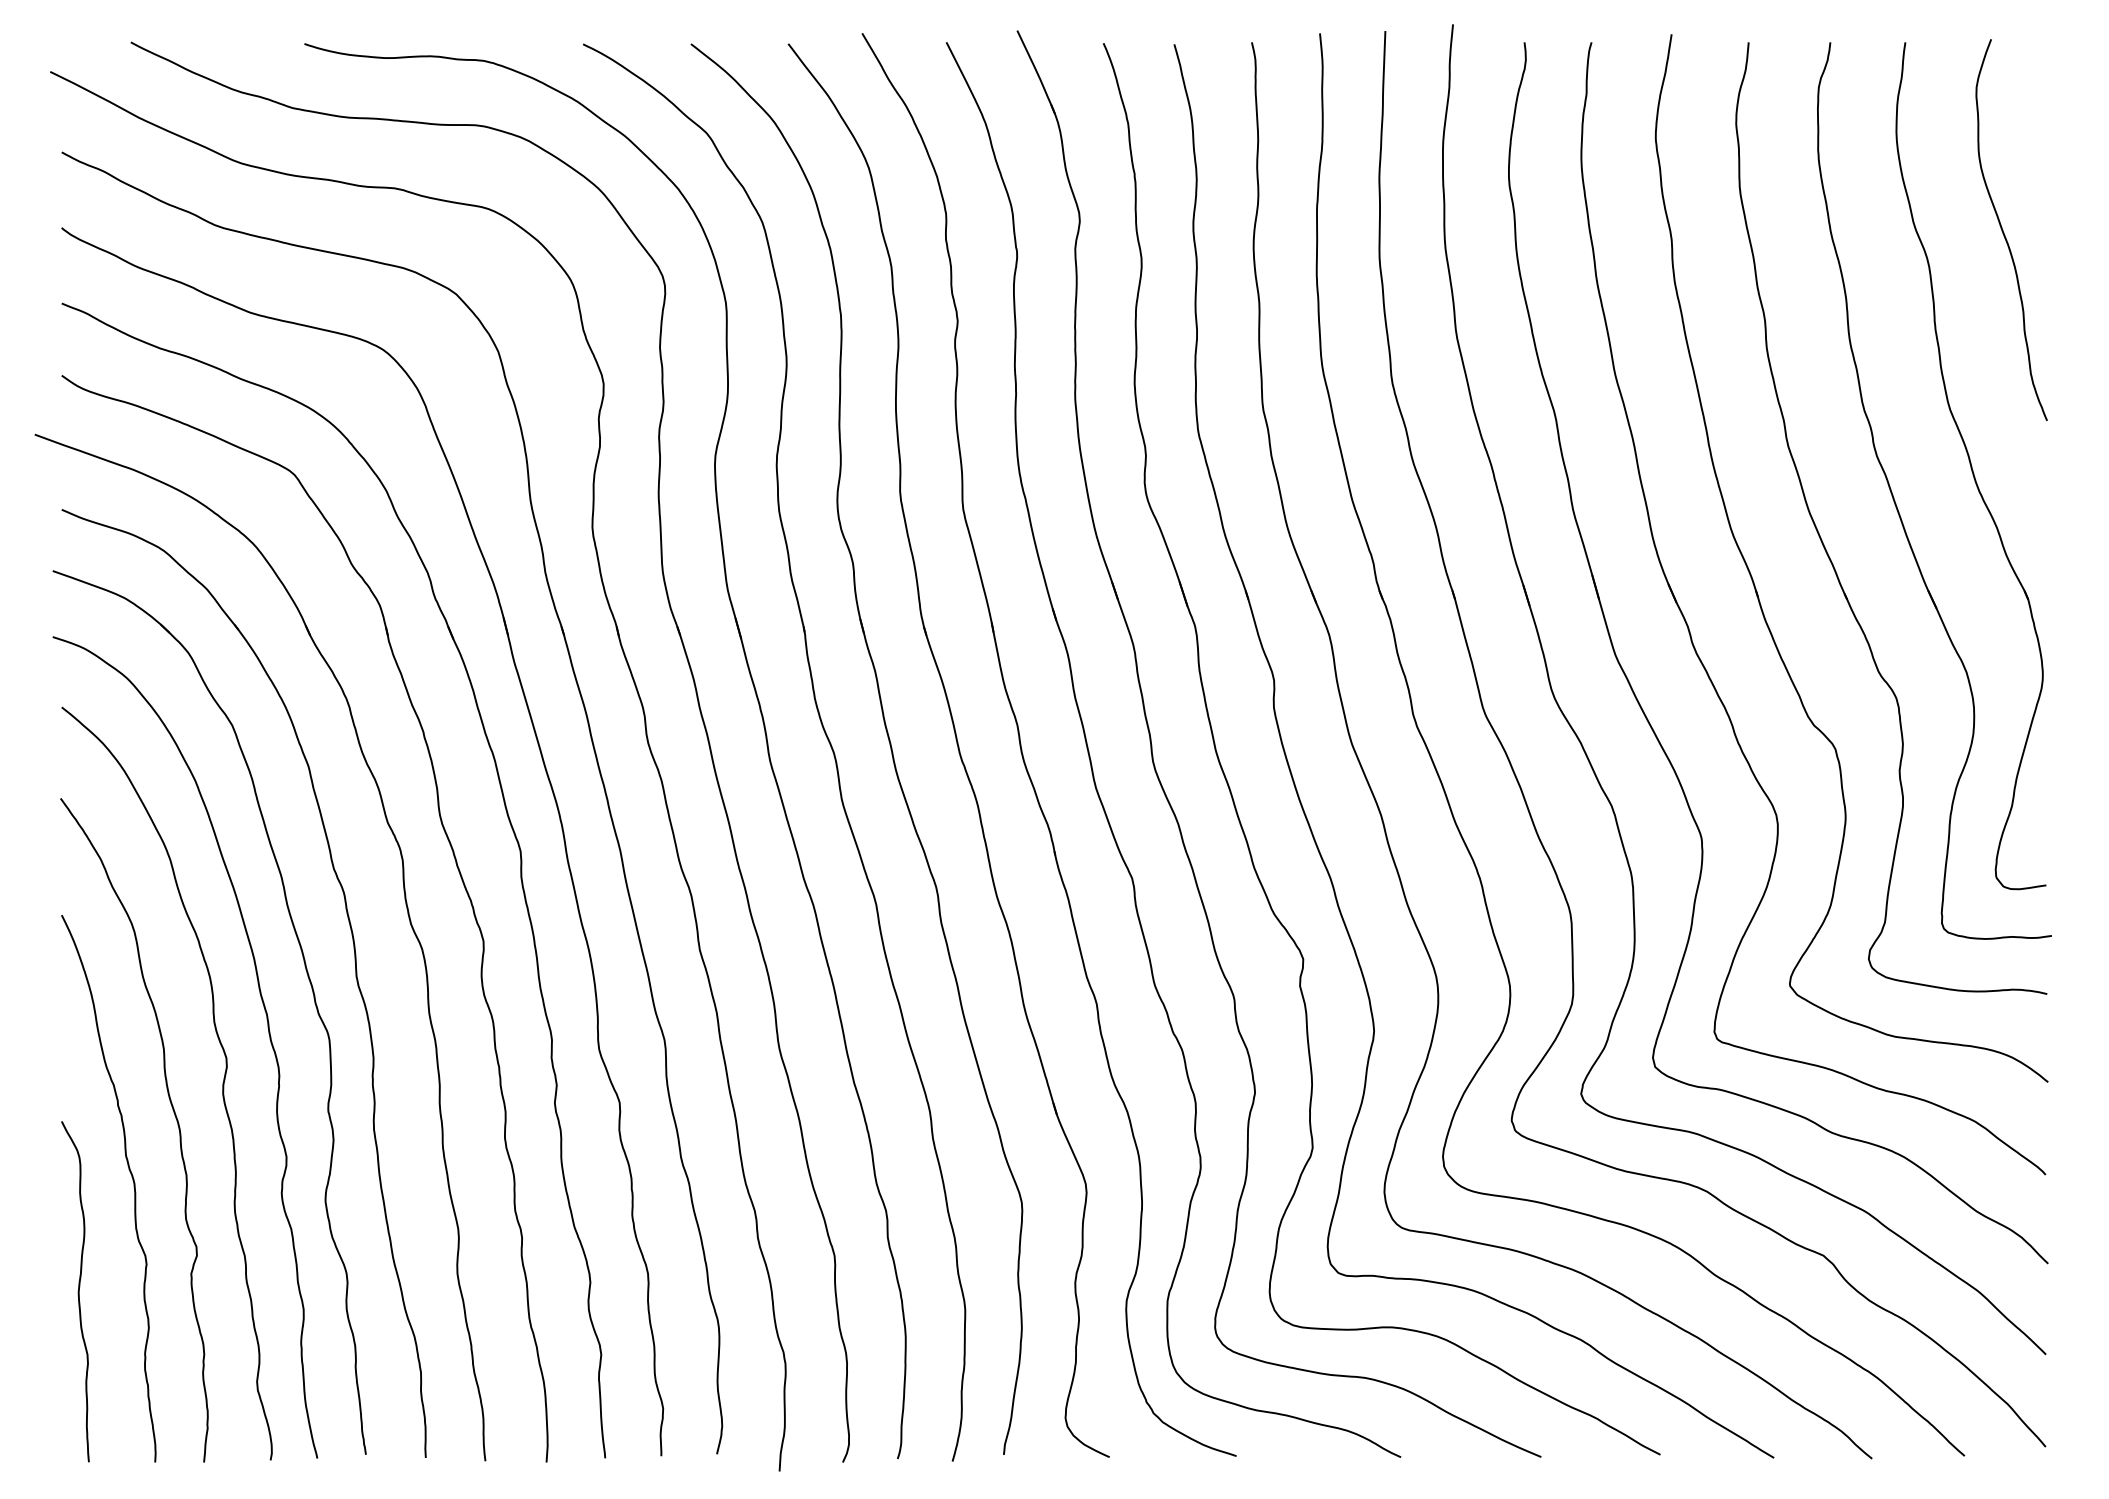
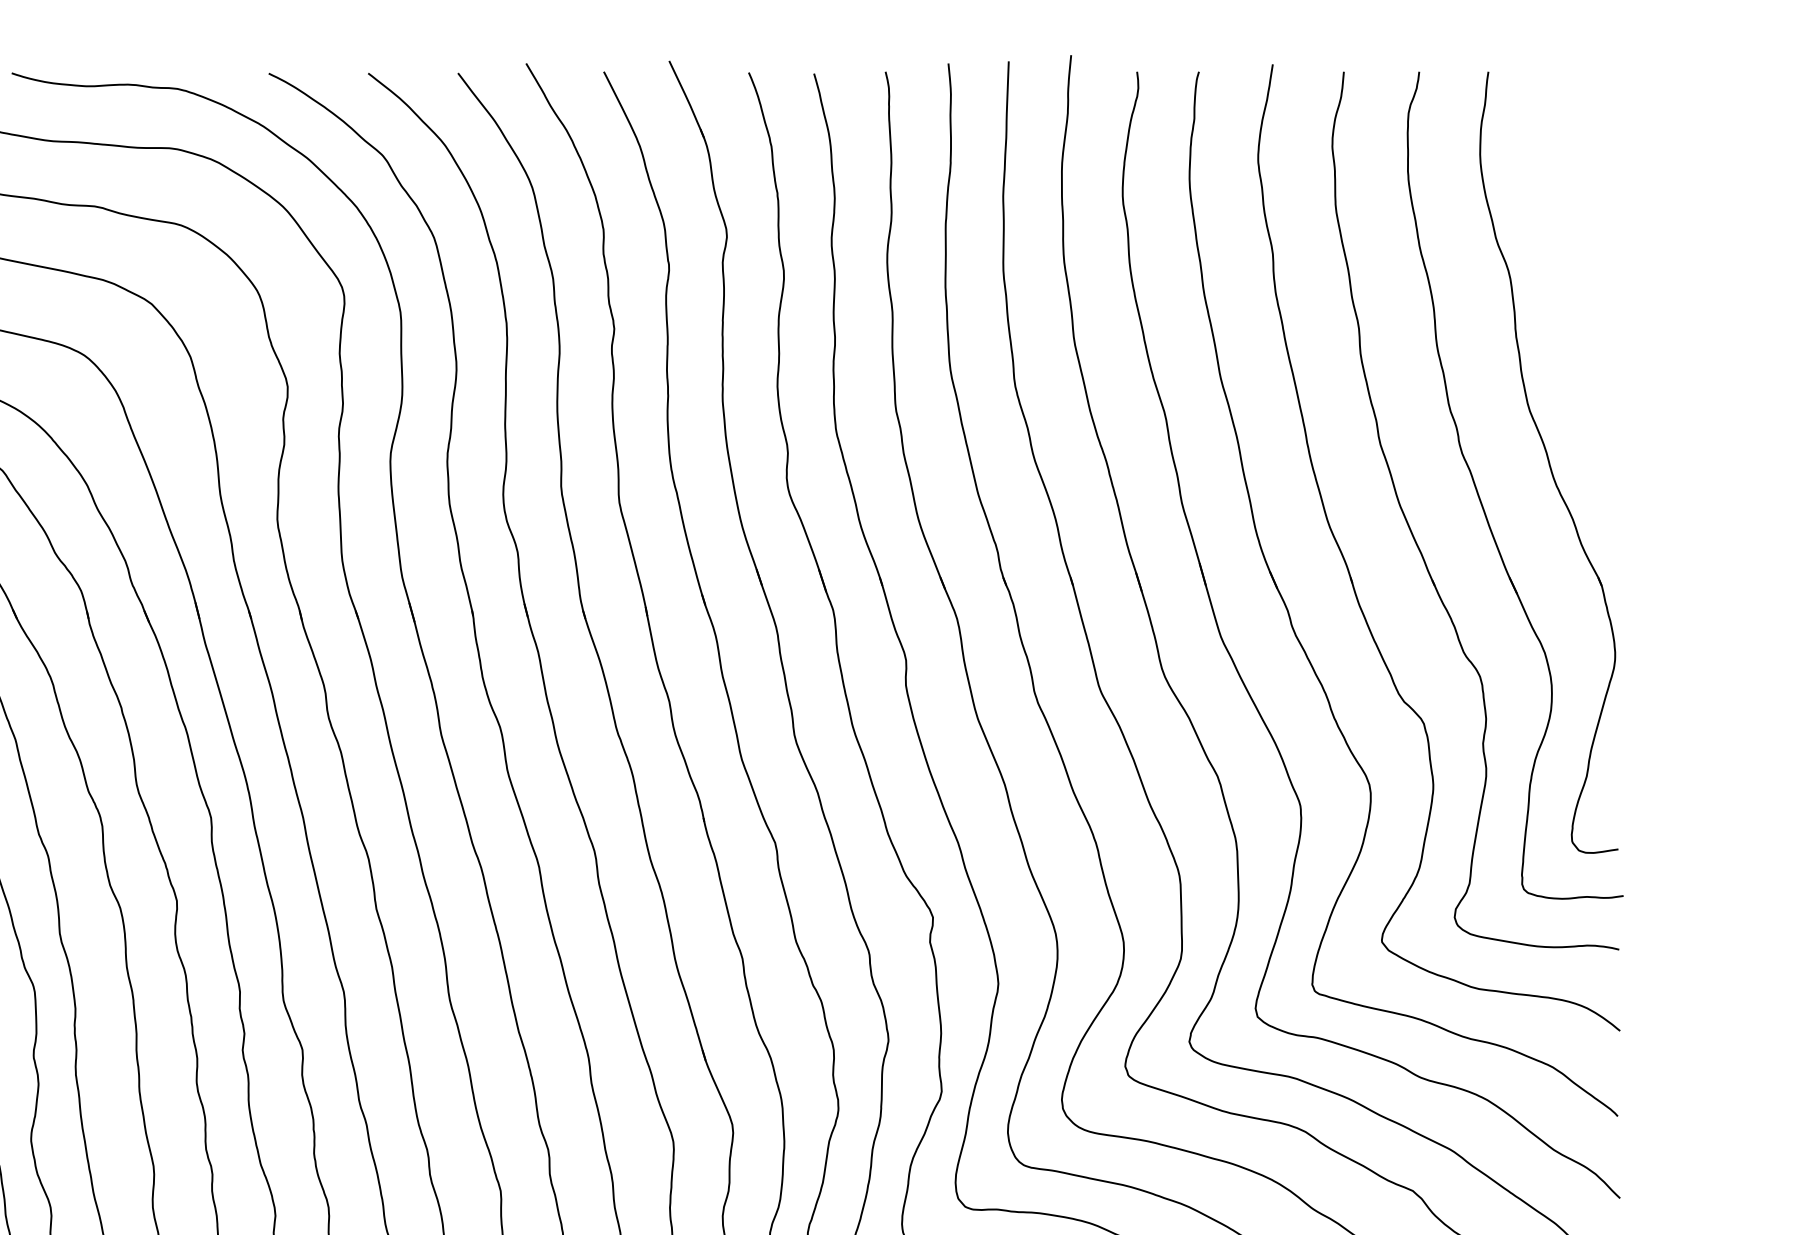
curve: (2004, 232) -> (1579, 247), removed

